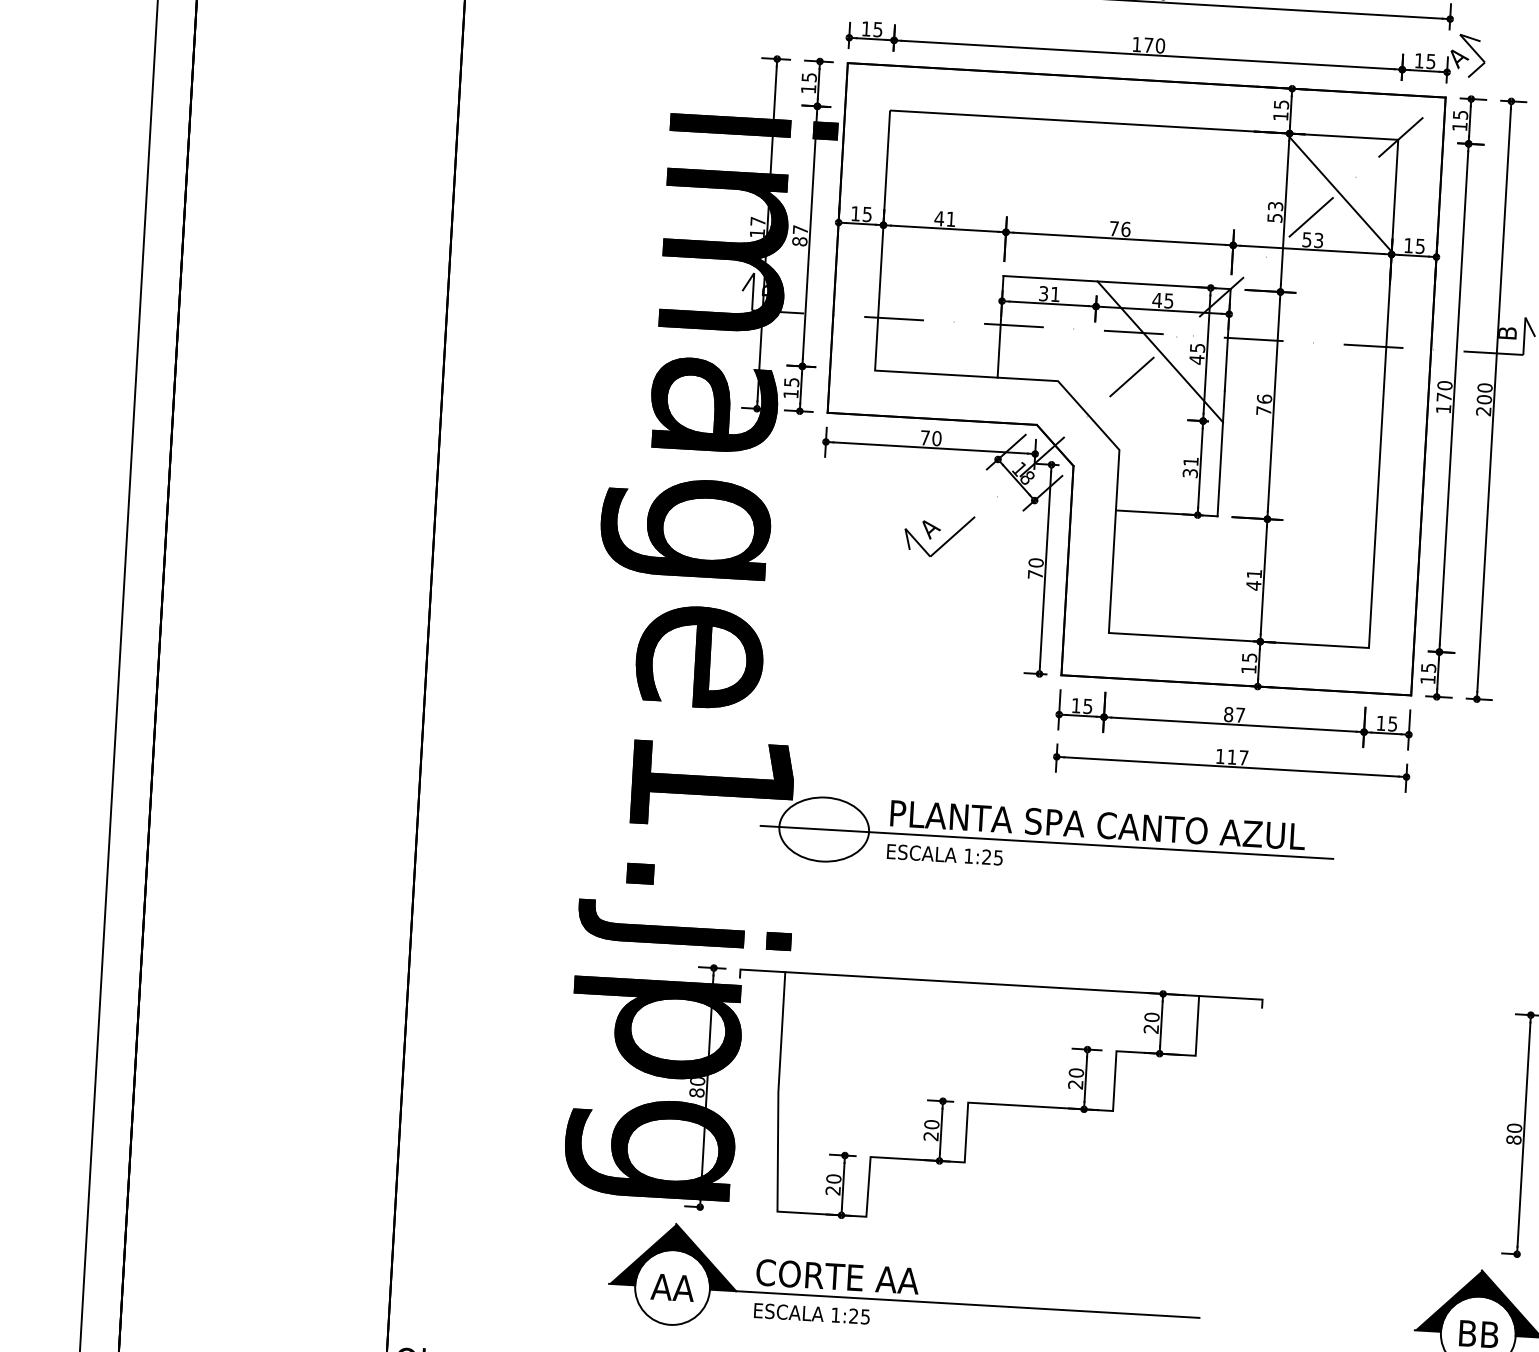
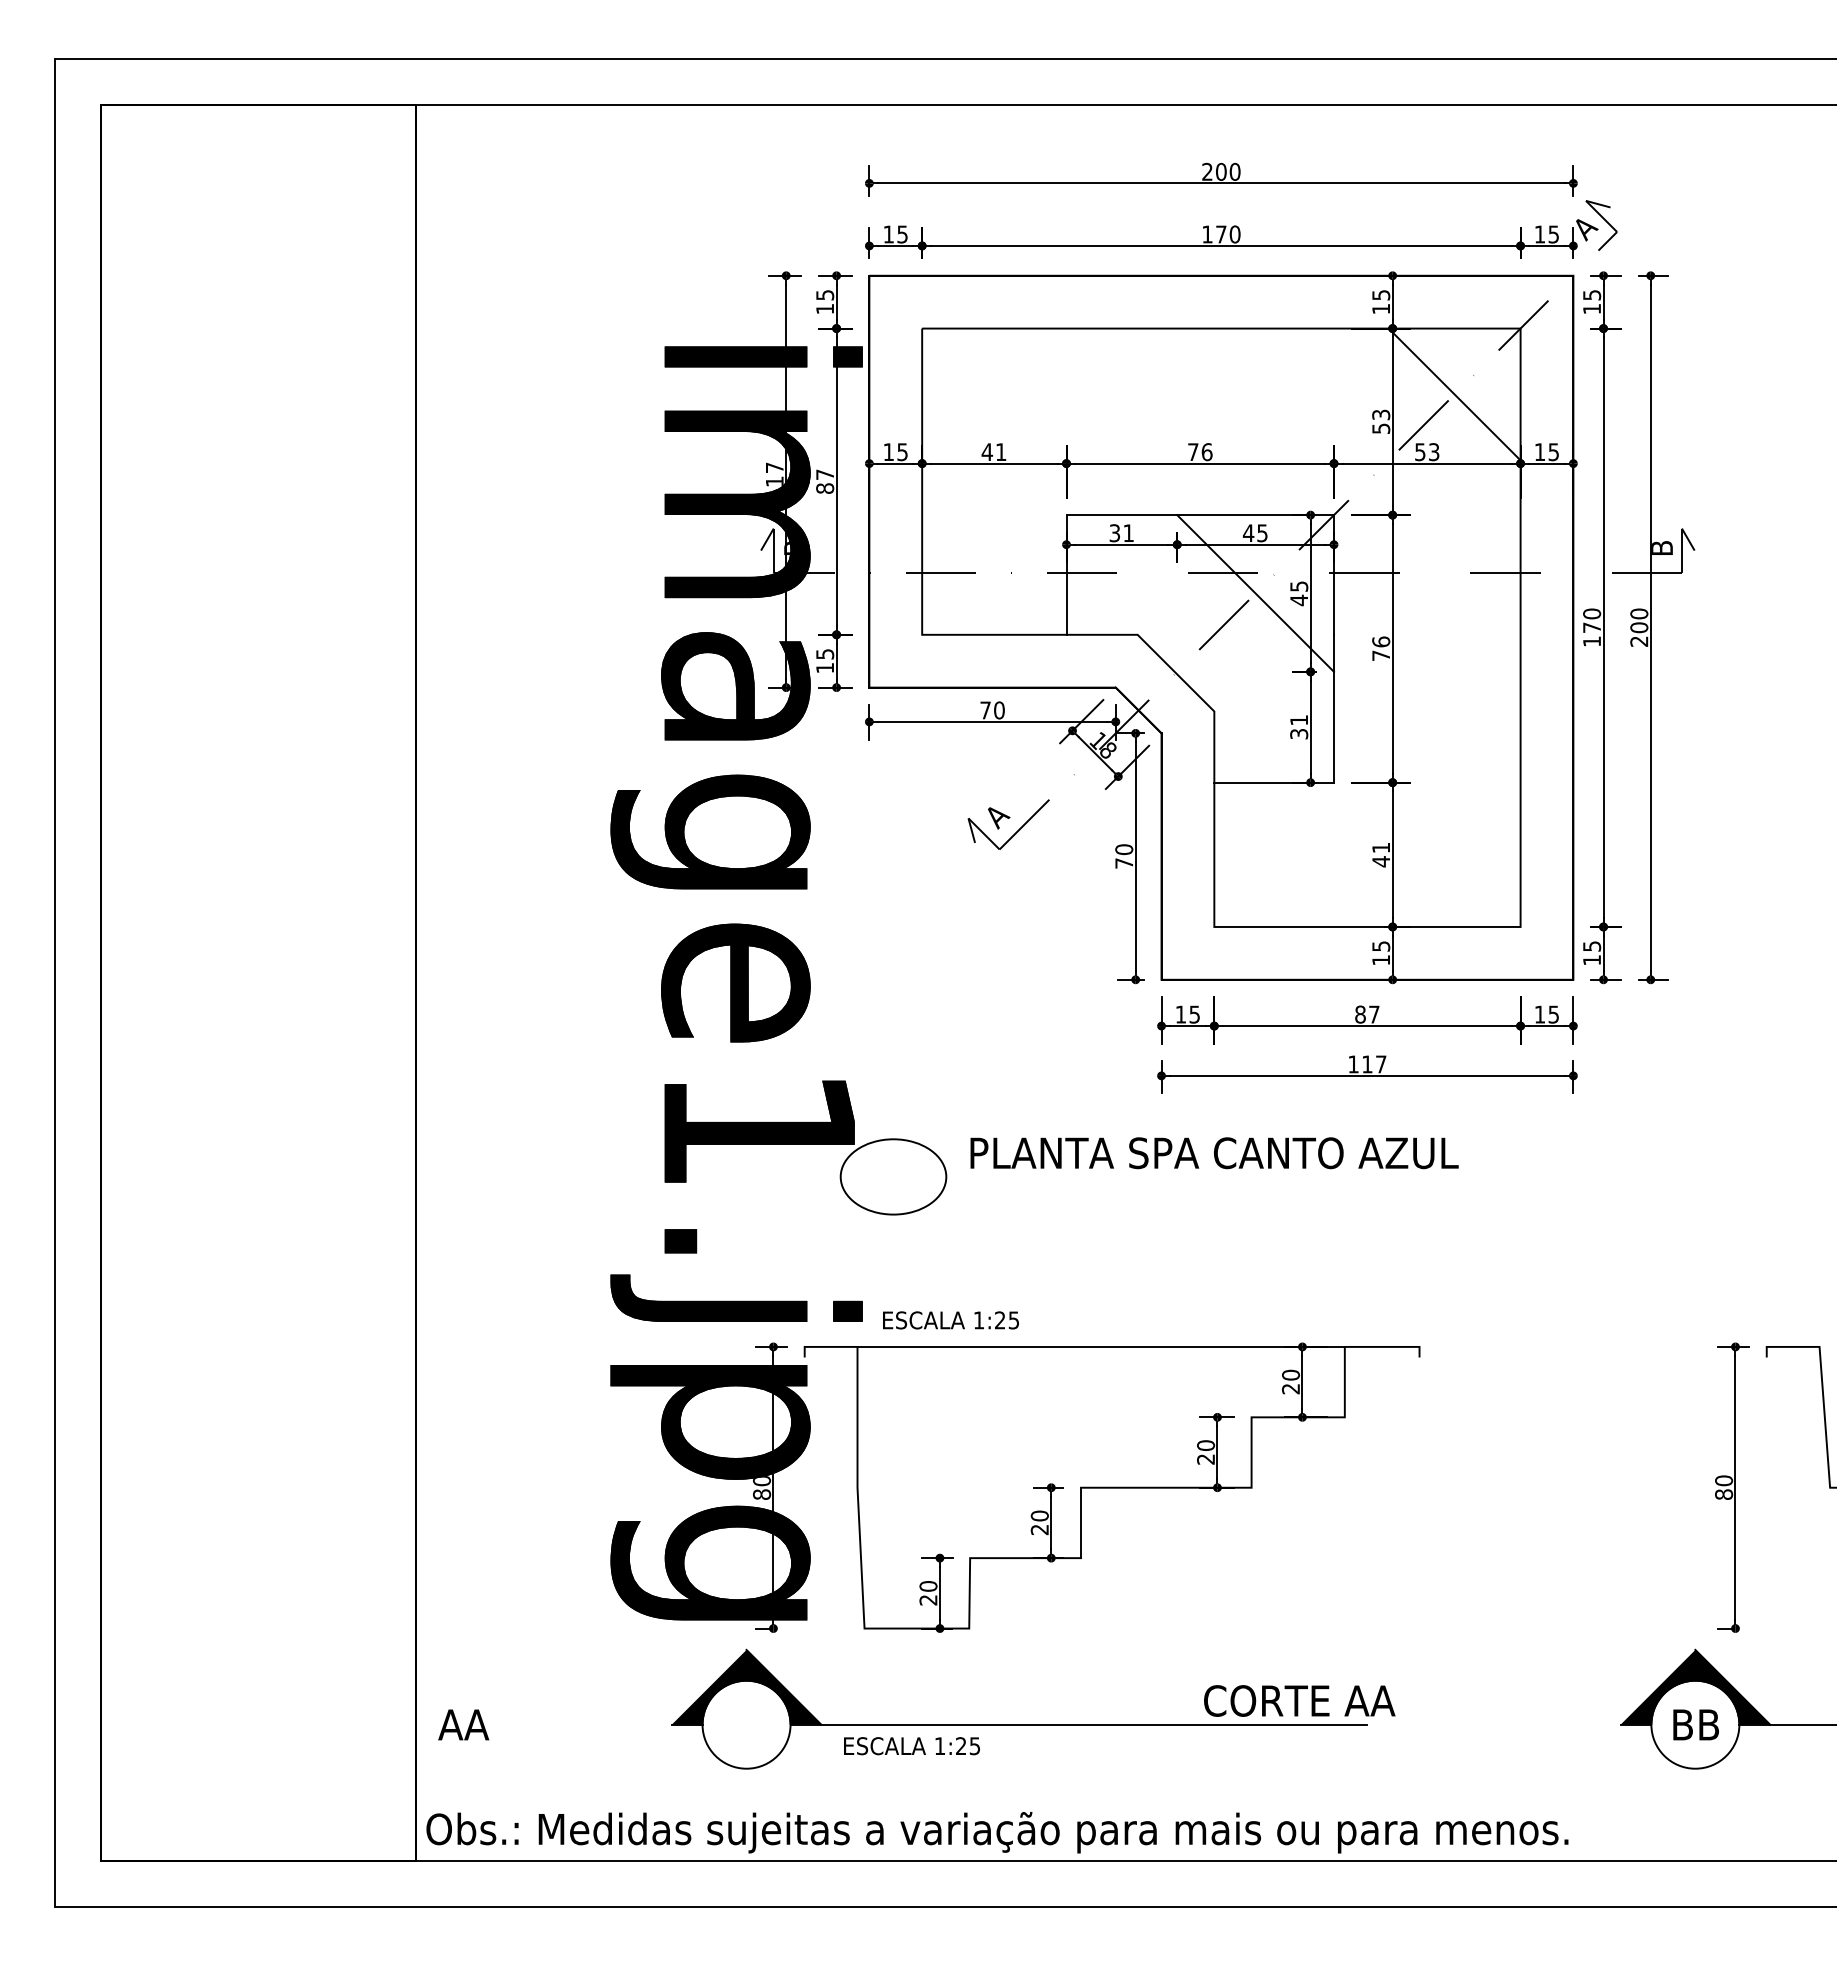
line: (1046, 842) -> (1155, 1176), removed
text: (944, 854) -> (950, 1320), moved
text: (837, 1276) -> (1299, 1700), moved
text: (672, 1287) -> (463, 1724), moved

